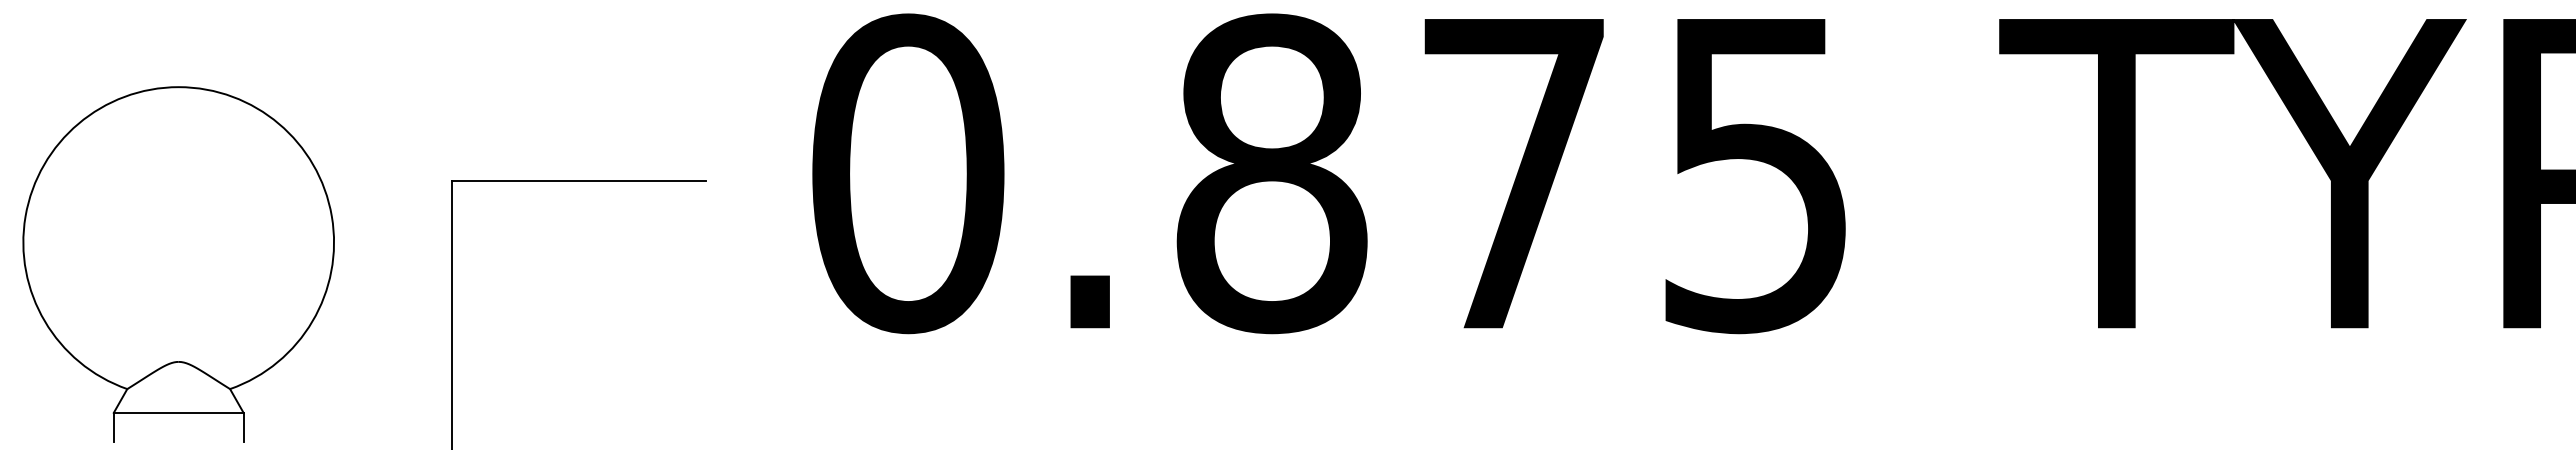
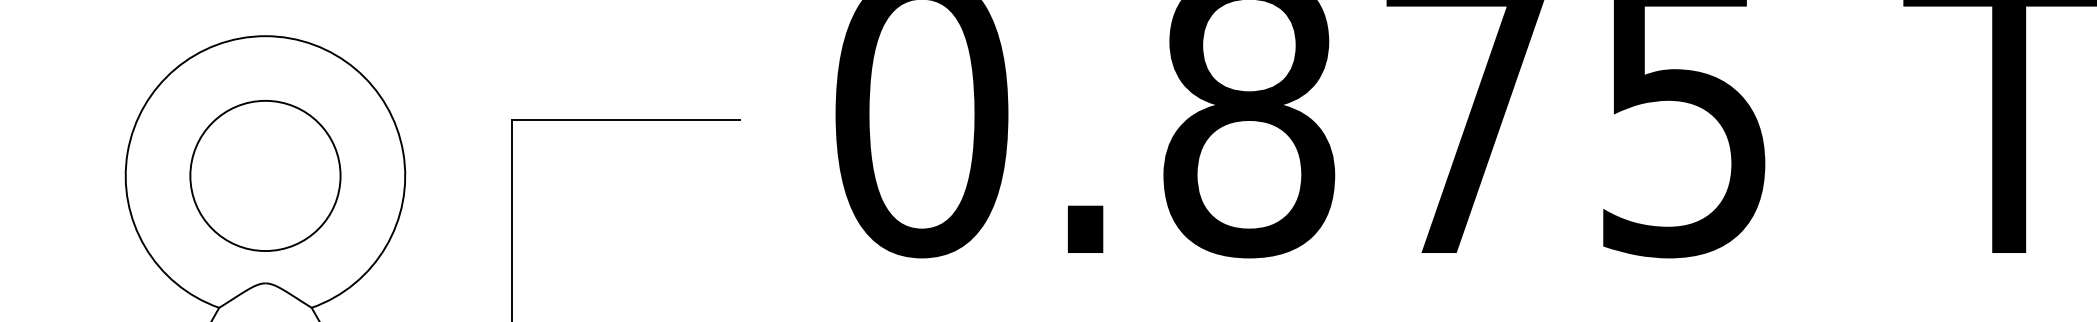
circle: (178, 242) -> (265, 175), added

